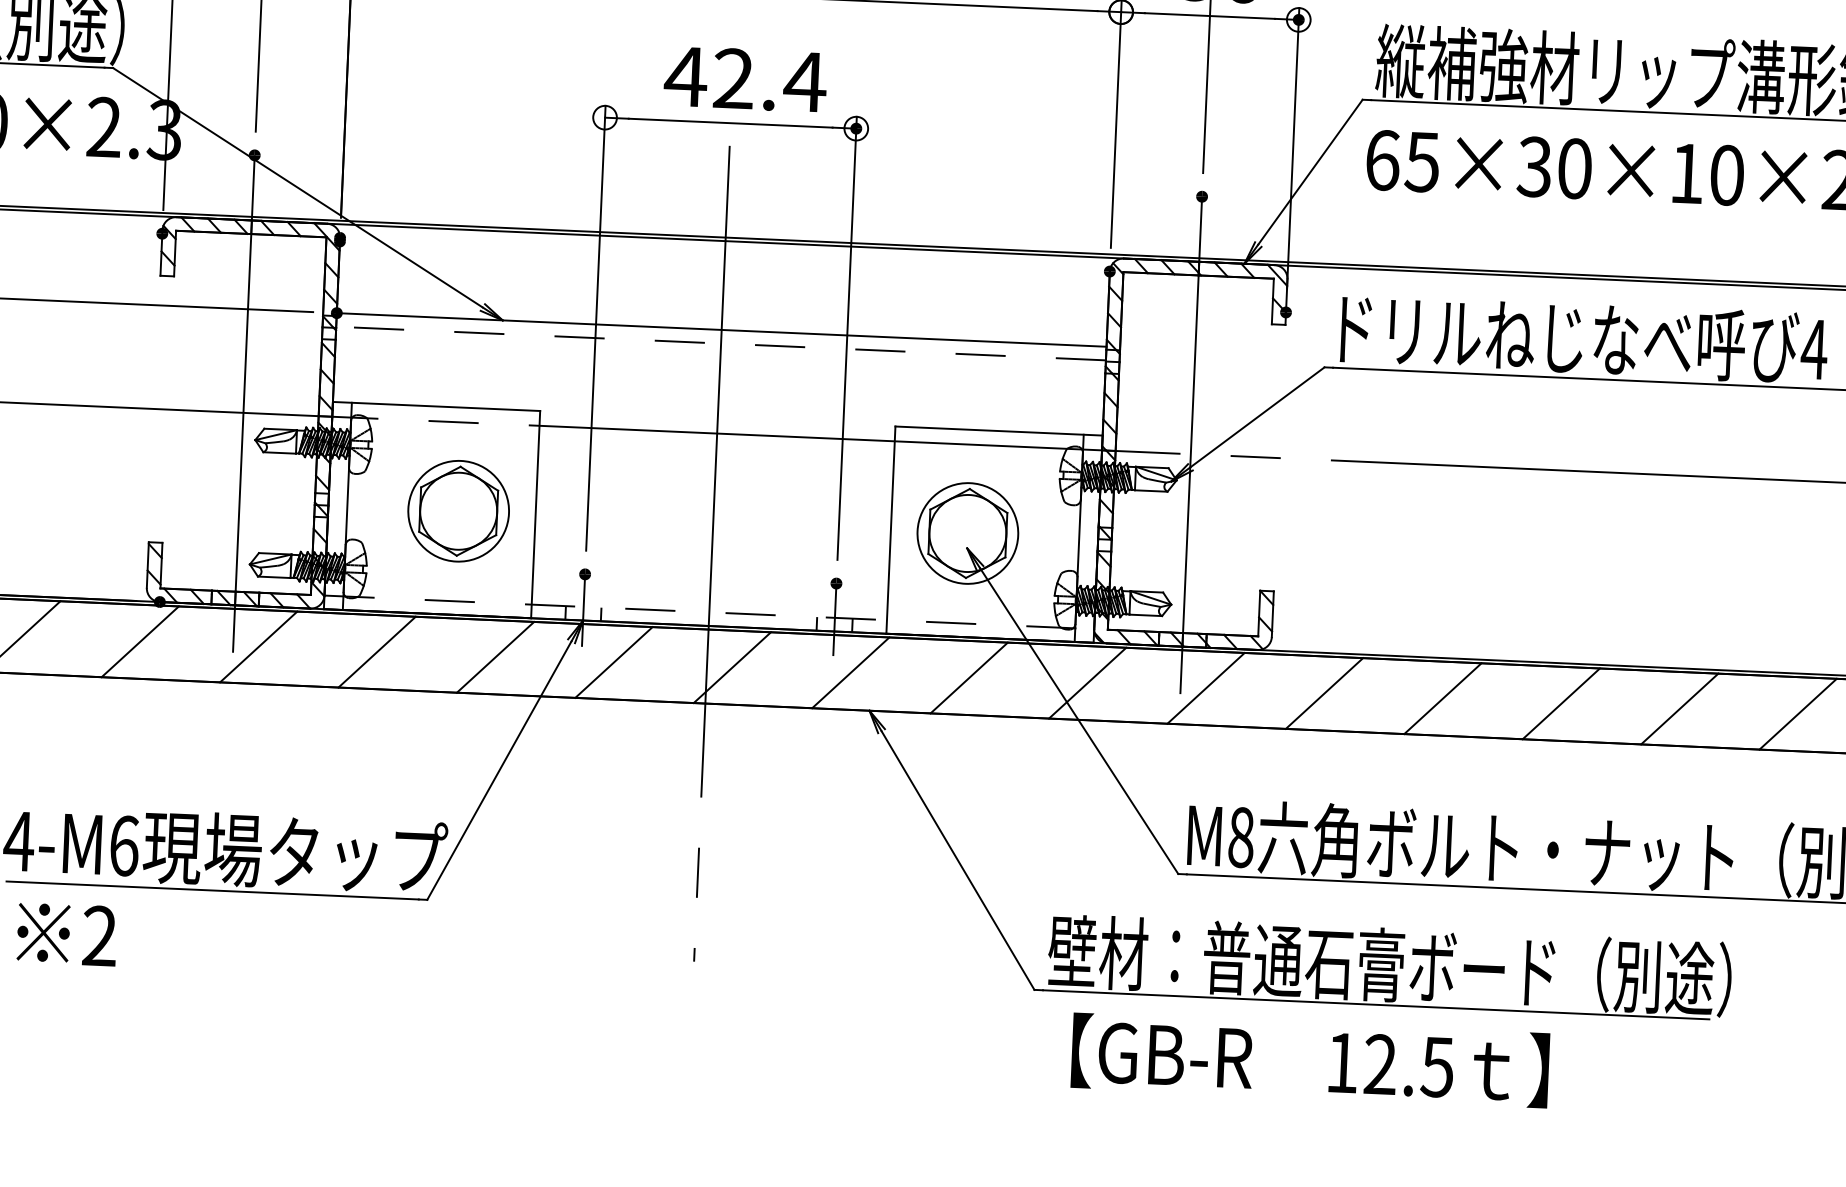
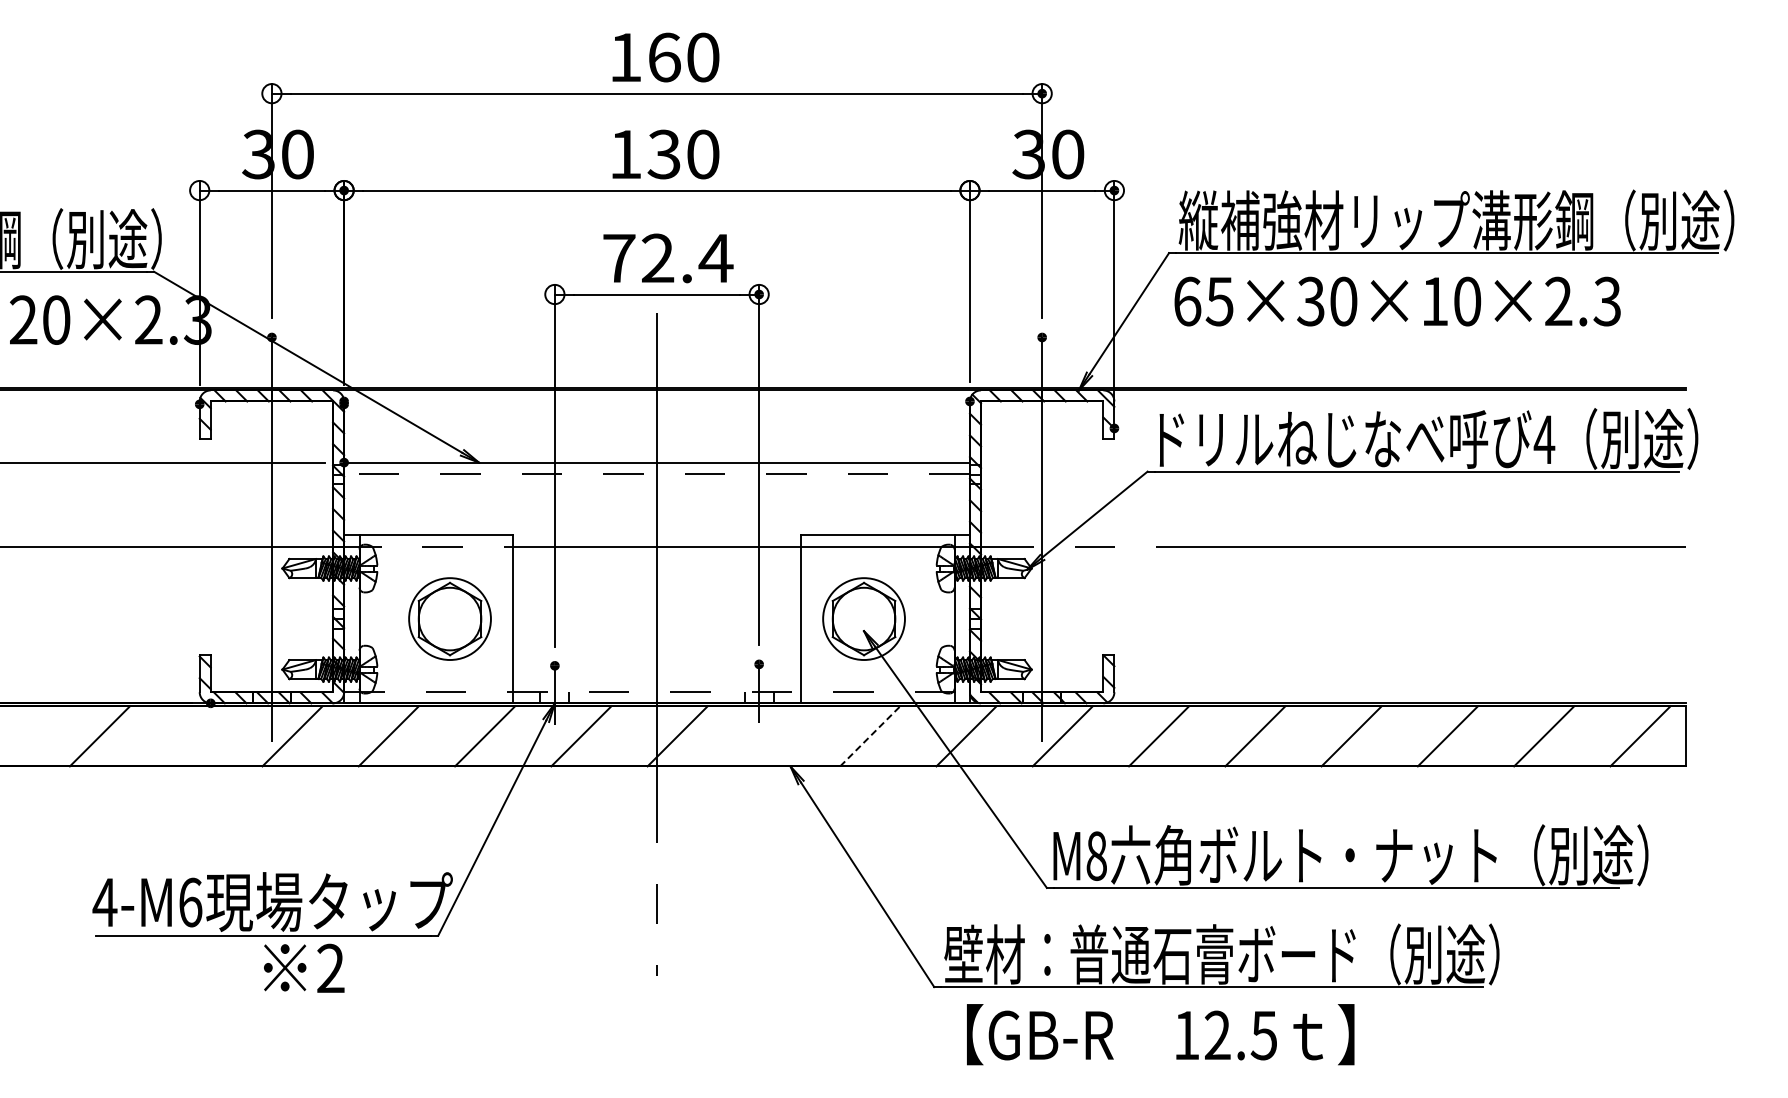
text: (685, 76) -> (618, 258), 42.4 -> 72.4
line: (140, 642) -> (196, 736), removed
line: (850, 673) -> (773, 736), removed
line: (969, 678) -> (870, 736), solid -> dashed
text: (67, 933) -> (304, 967), moved

